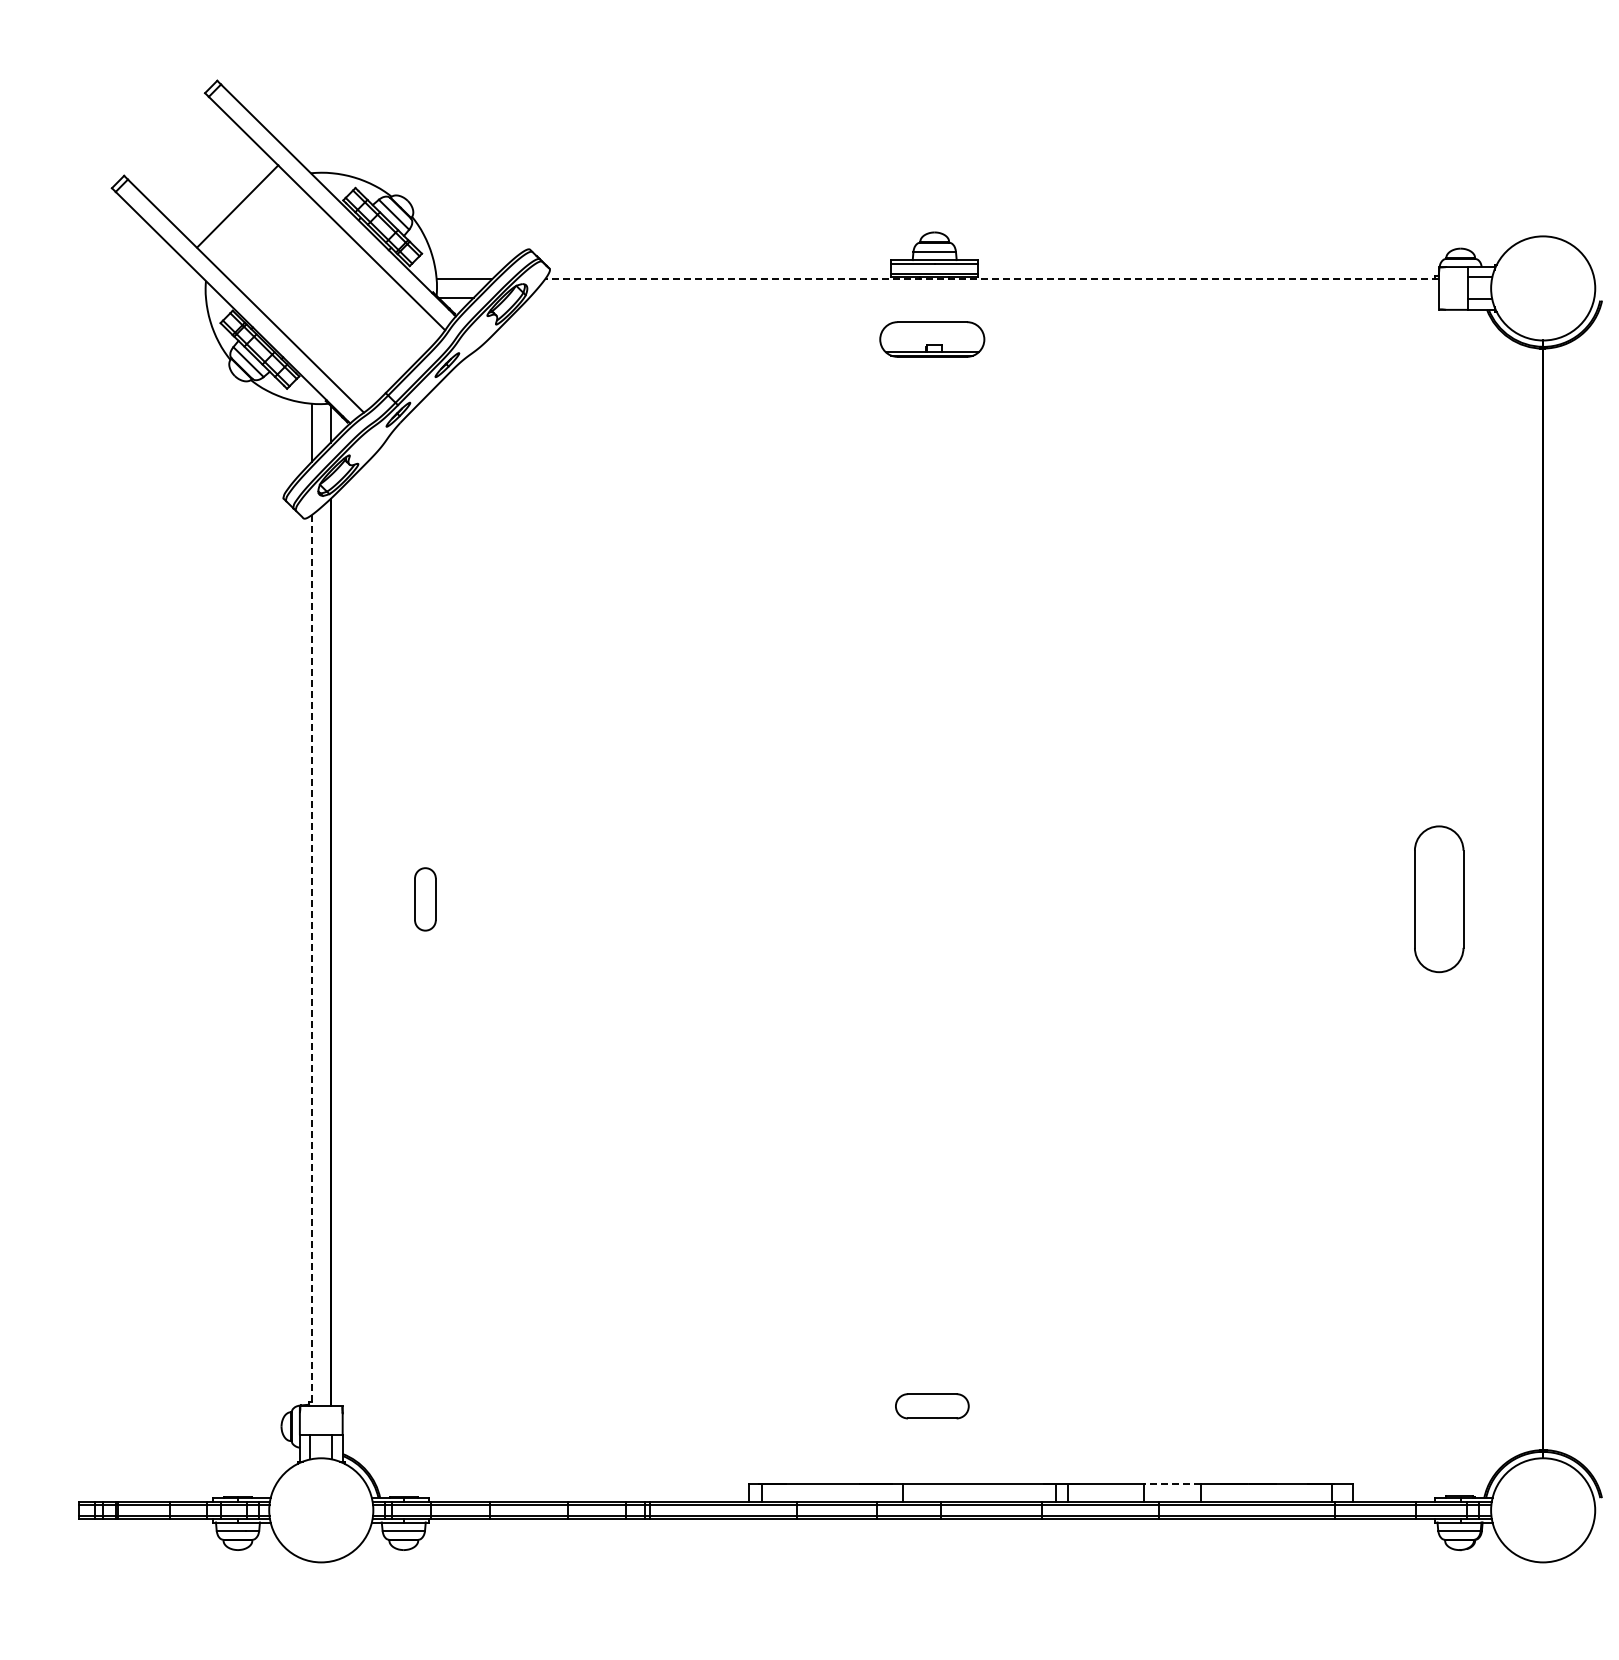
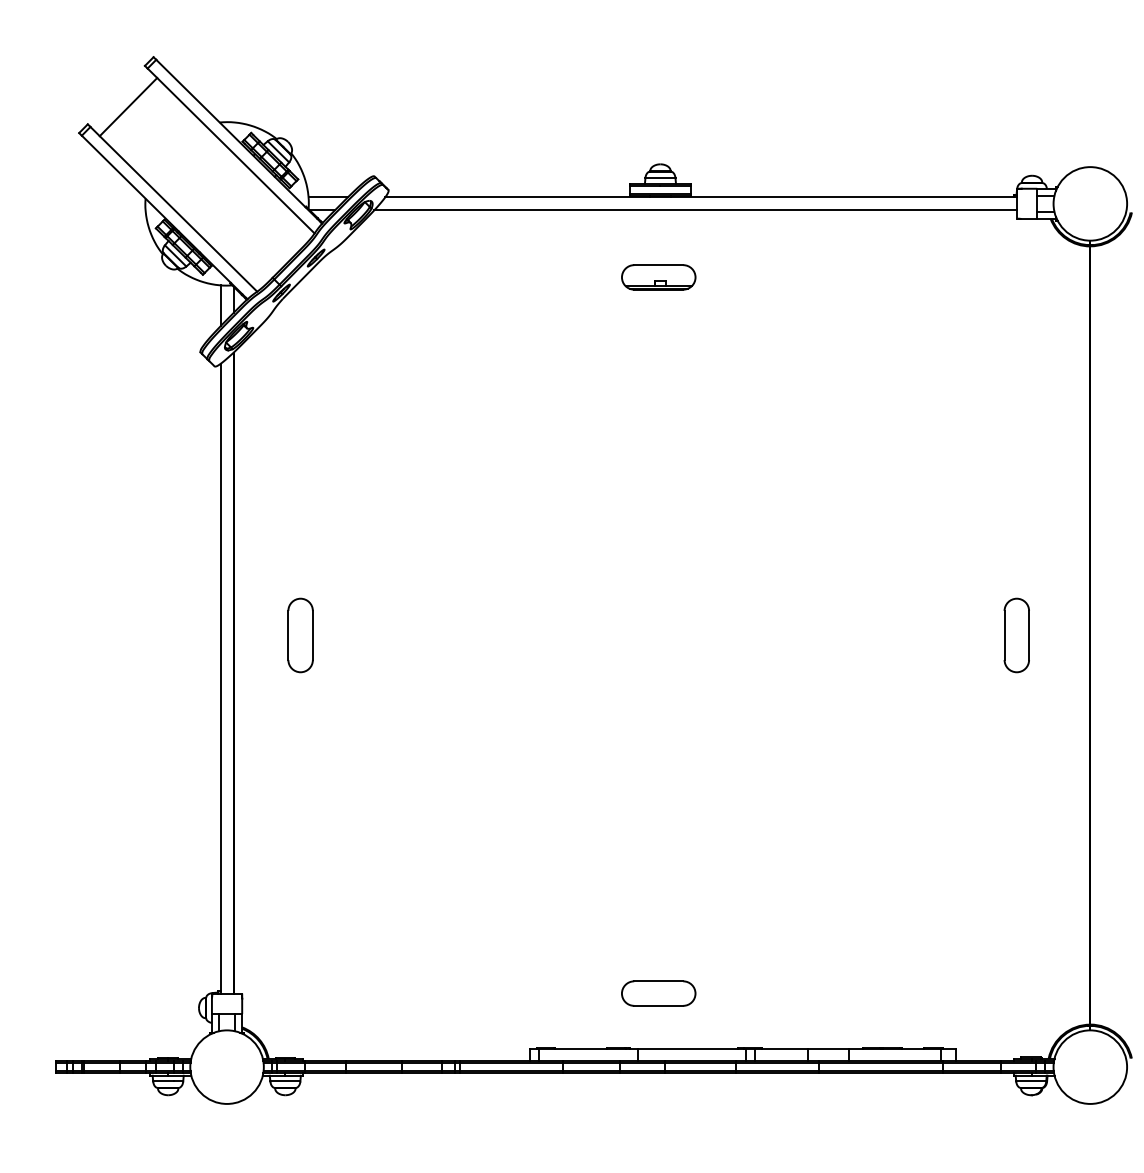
line: (237, 206) -> (128, 107), moved
line: (992, 279) -> (701, 197), dashed -> solid
line: (984, 297) -> (695, 210), added
part: (932, 339) -> (658, 277), moved
part: (425, 899) -> (300, 635), size x1.67
part: (1438, 899) -> (1016, 635), size x0.71
line: (312, 960) -> (220, 678), dashed -> solid
part: (932, 1406) -> (658, 993), size x1.43
line: (1172, 1484) -> (828, 1048), dashed -> solid

